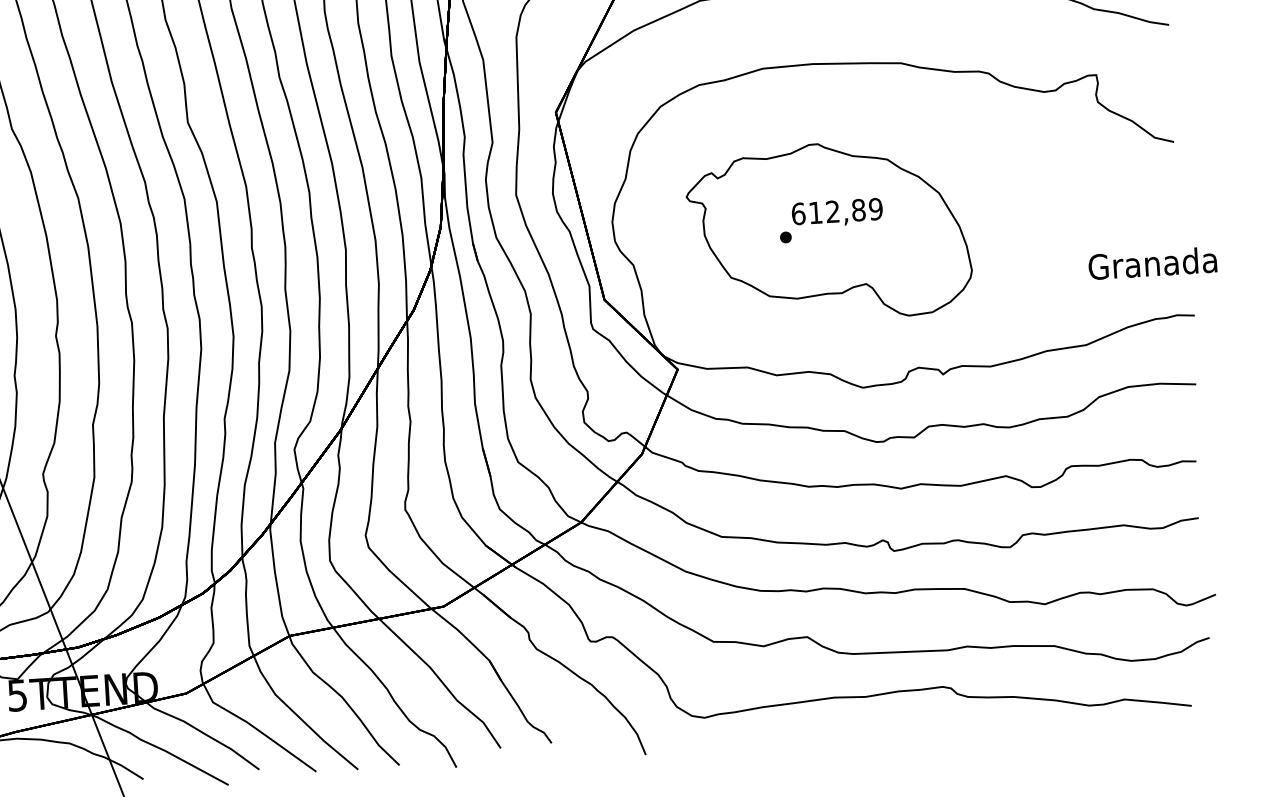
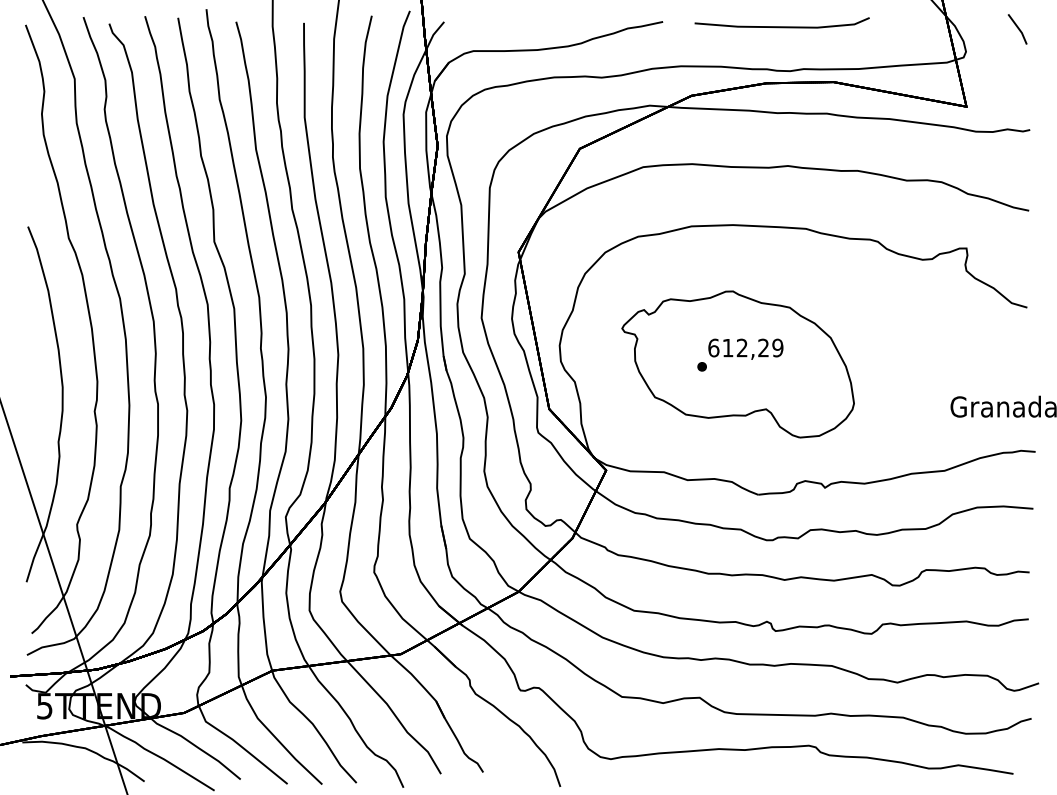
text: (858, 209) -> (763, 347), 612,89 -> 612,29

